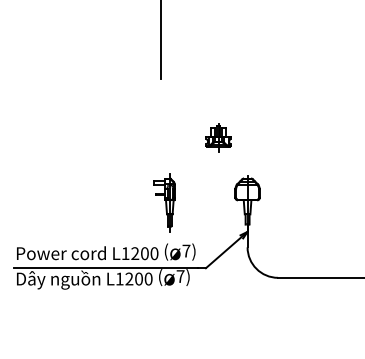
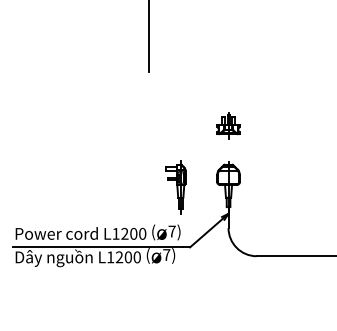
part: (218, 137) -> (228, 125), moved
part: (164, 202) -> (175, 186), moved

